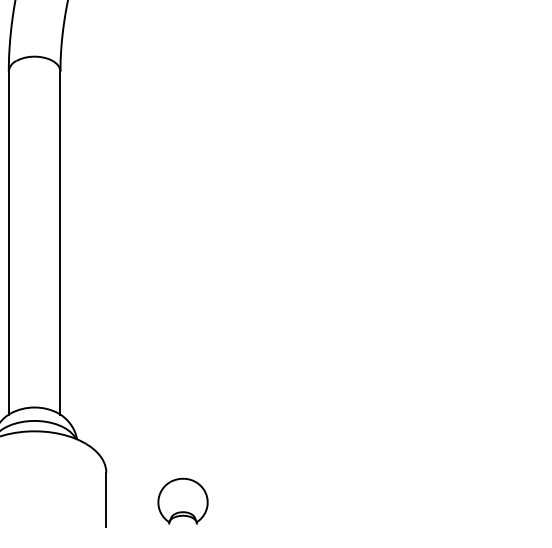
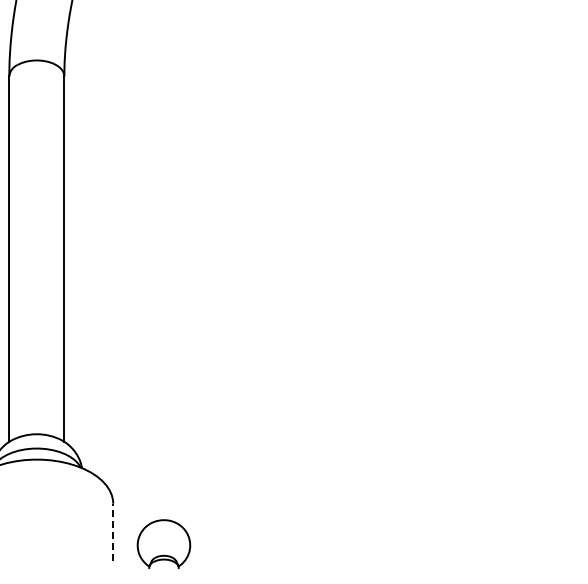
line: (106, 499) -> (113, 532), solid -> dashed
part: (182, 500) -> (163, 543), moved

